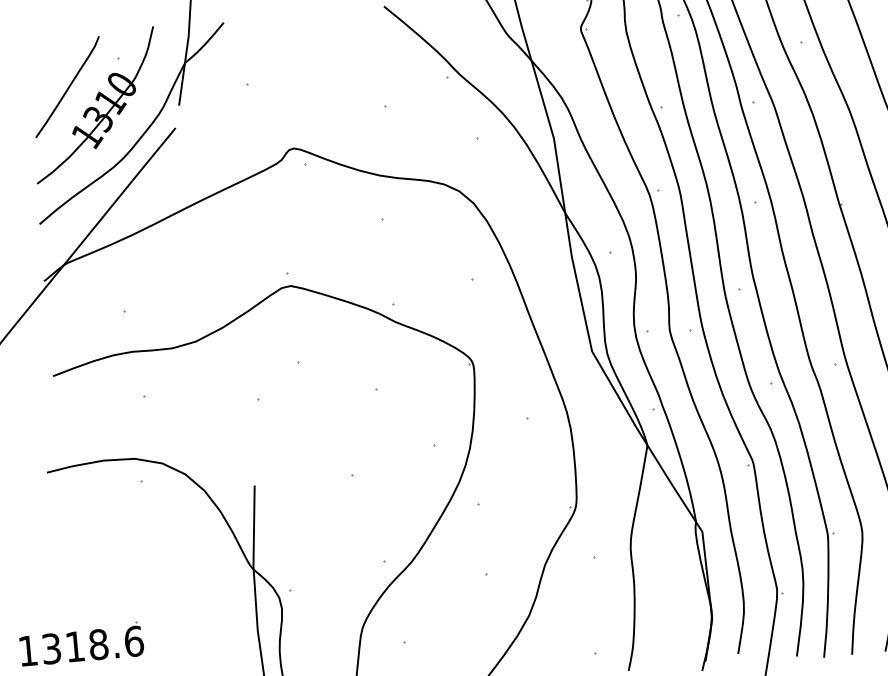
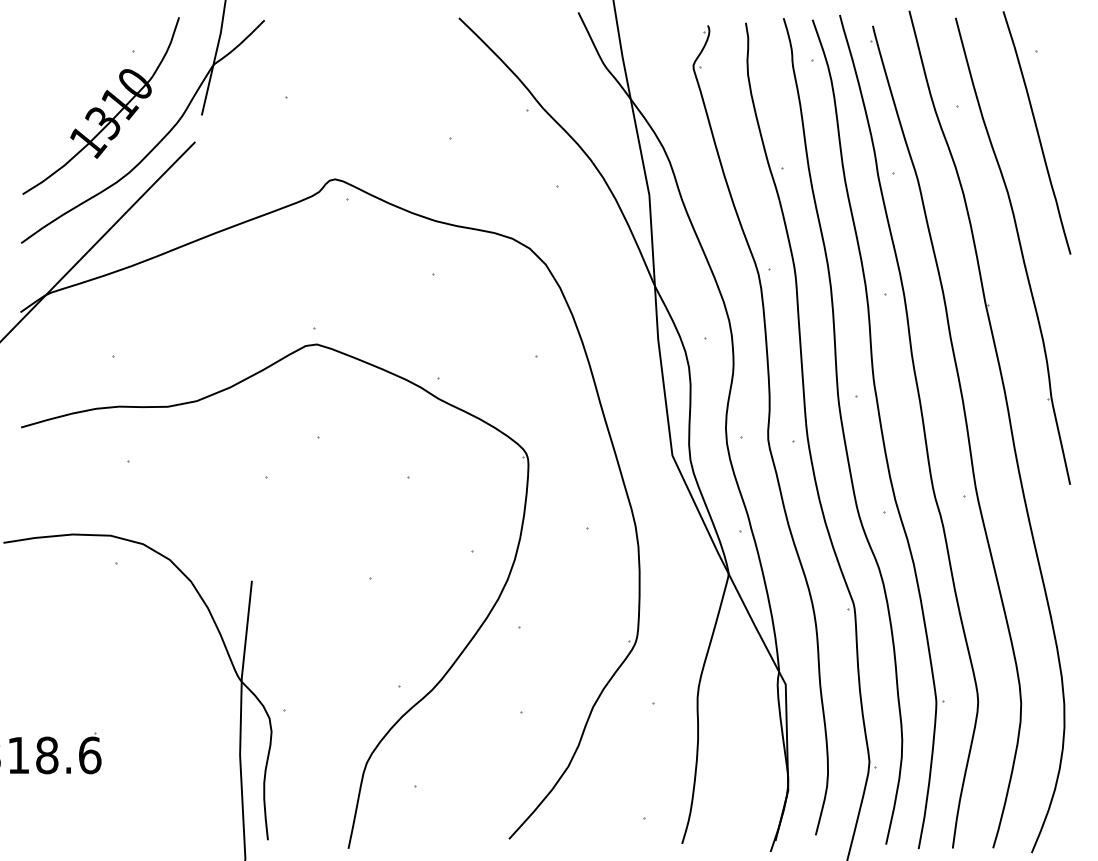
curve: (68, 87) -> (70, 81), removed

